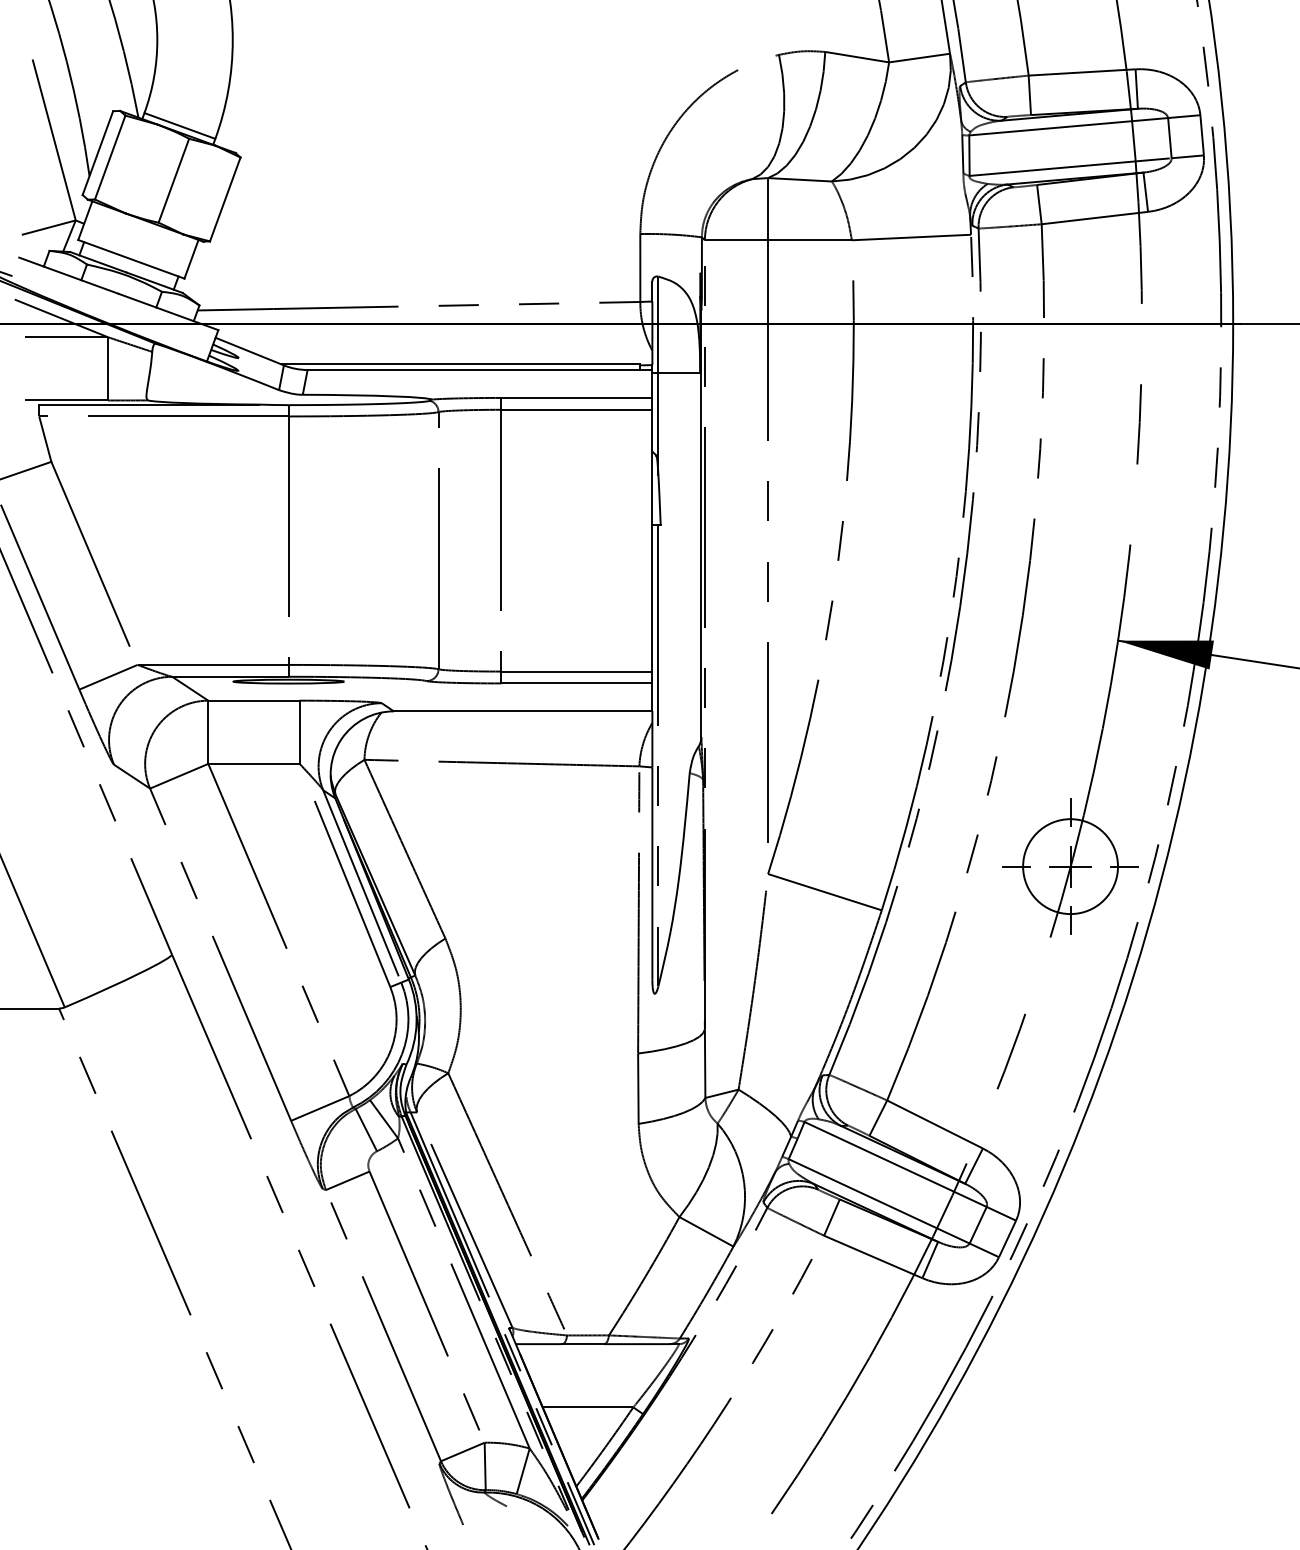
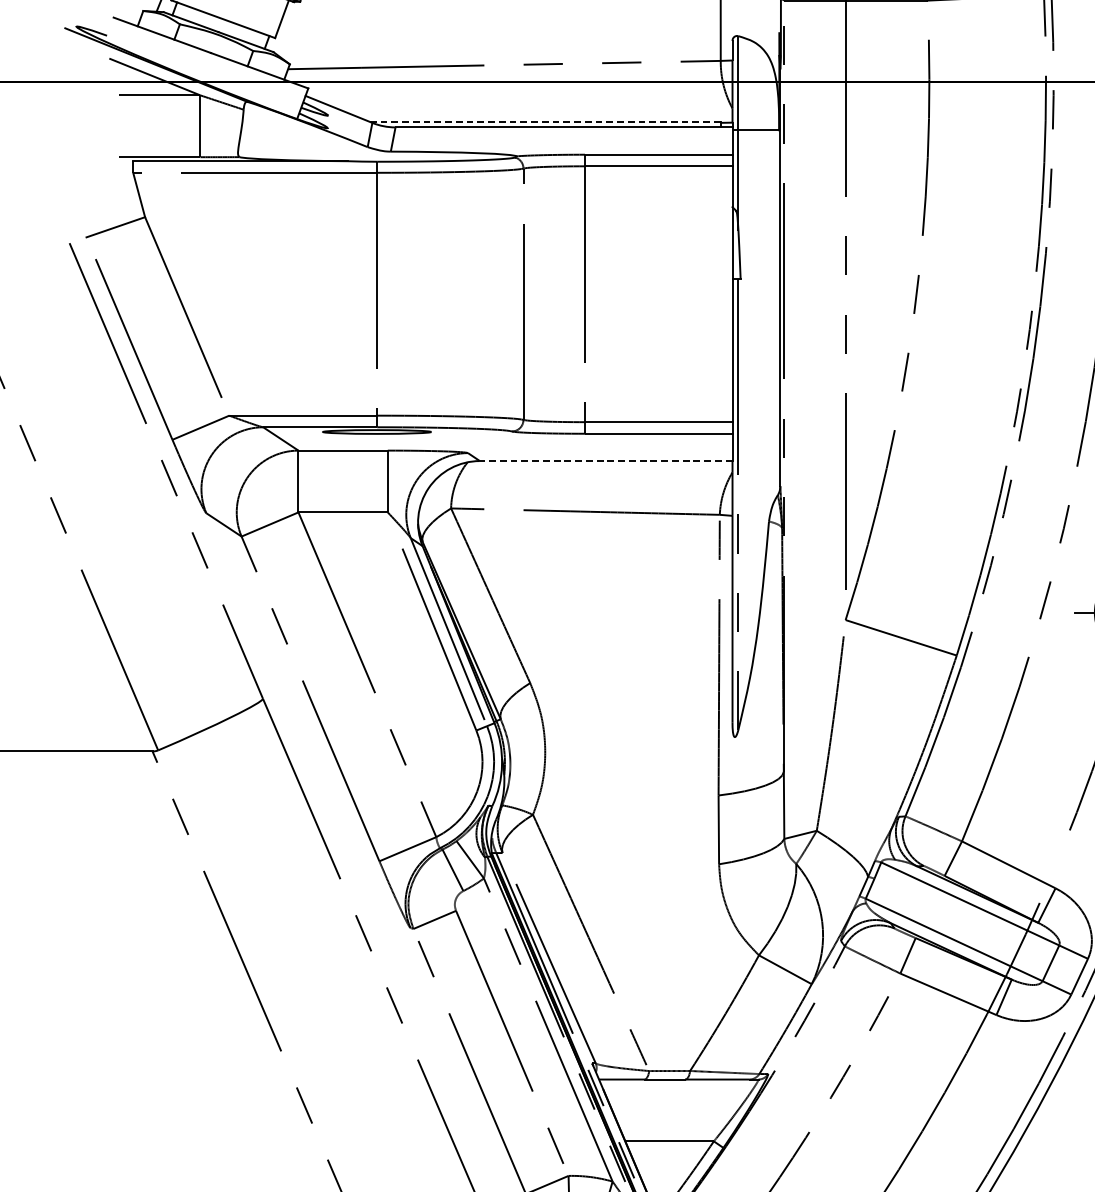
line: (460, 364) -> (544, 122), solid -> dashed
line: (522, 711) -> (605, 461), solid -> dashed

